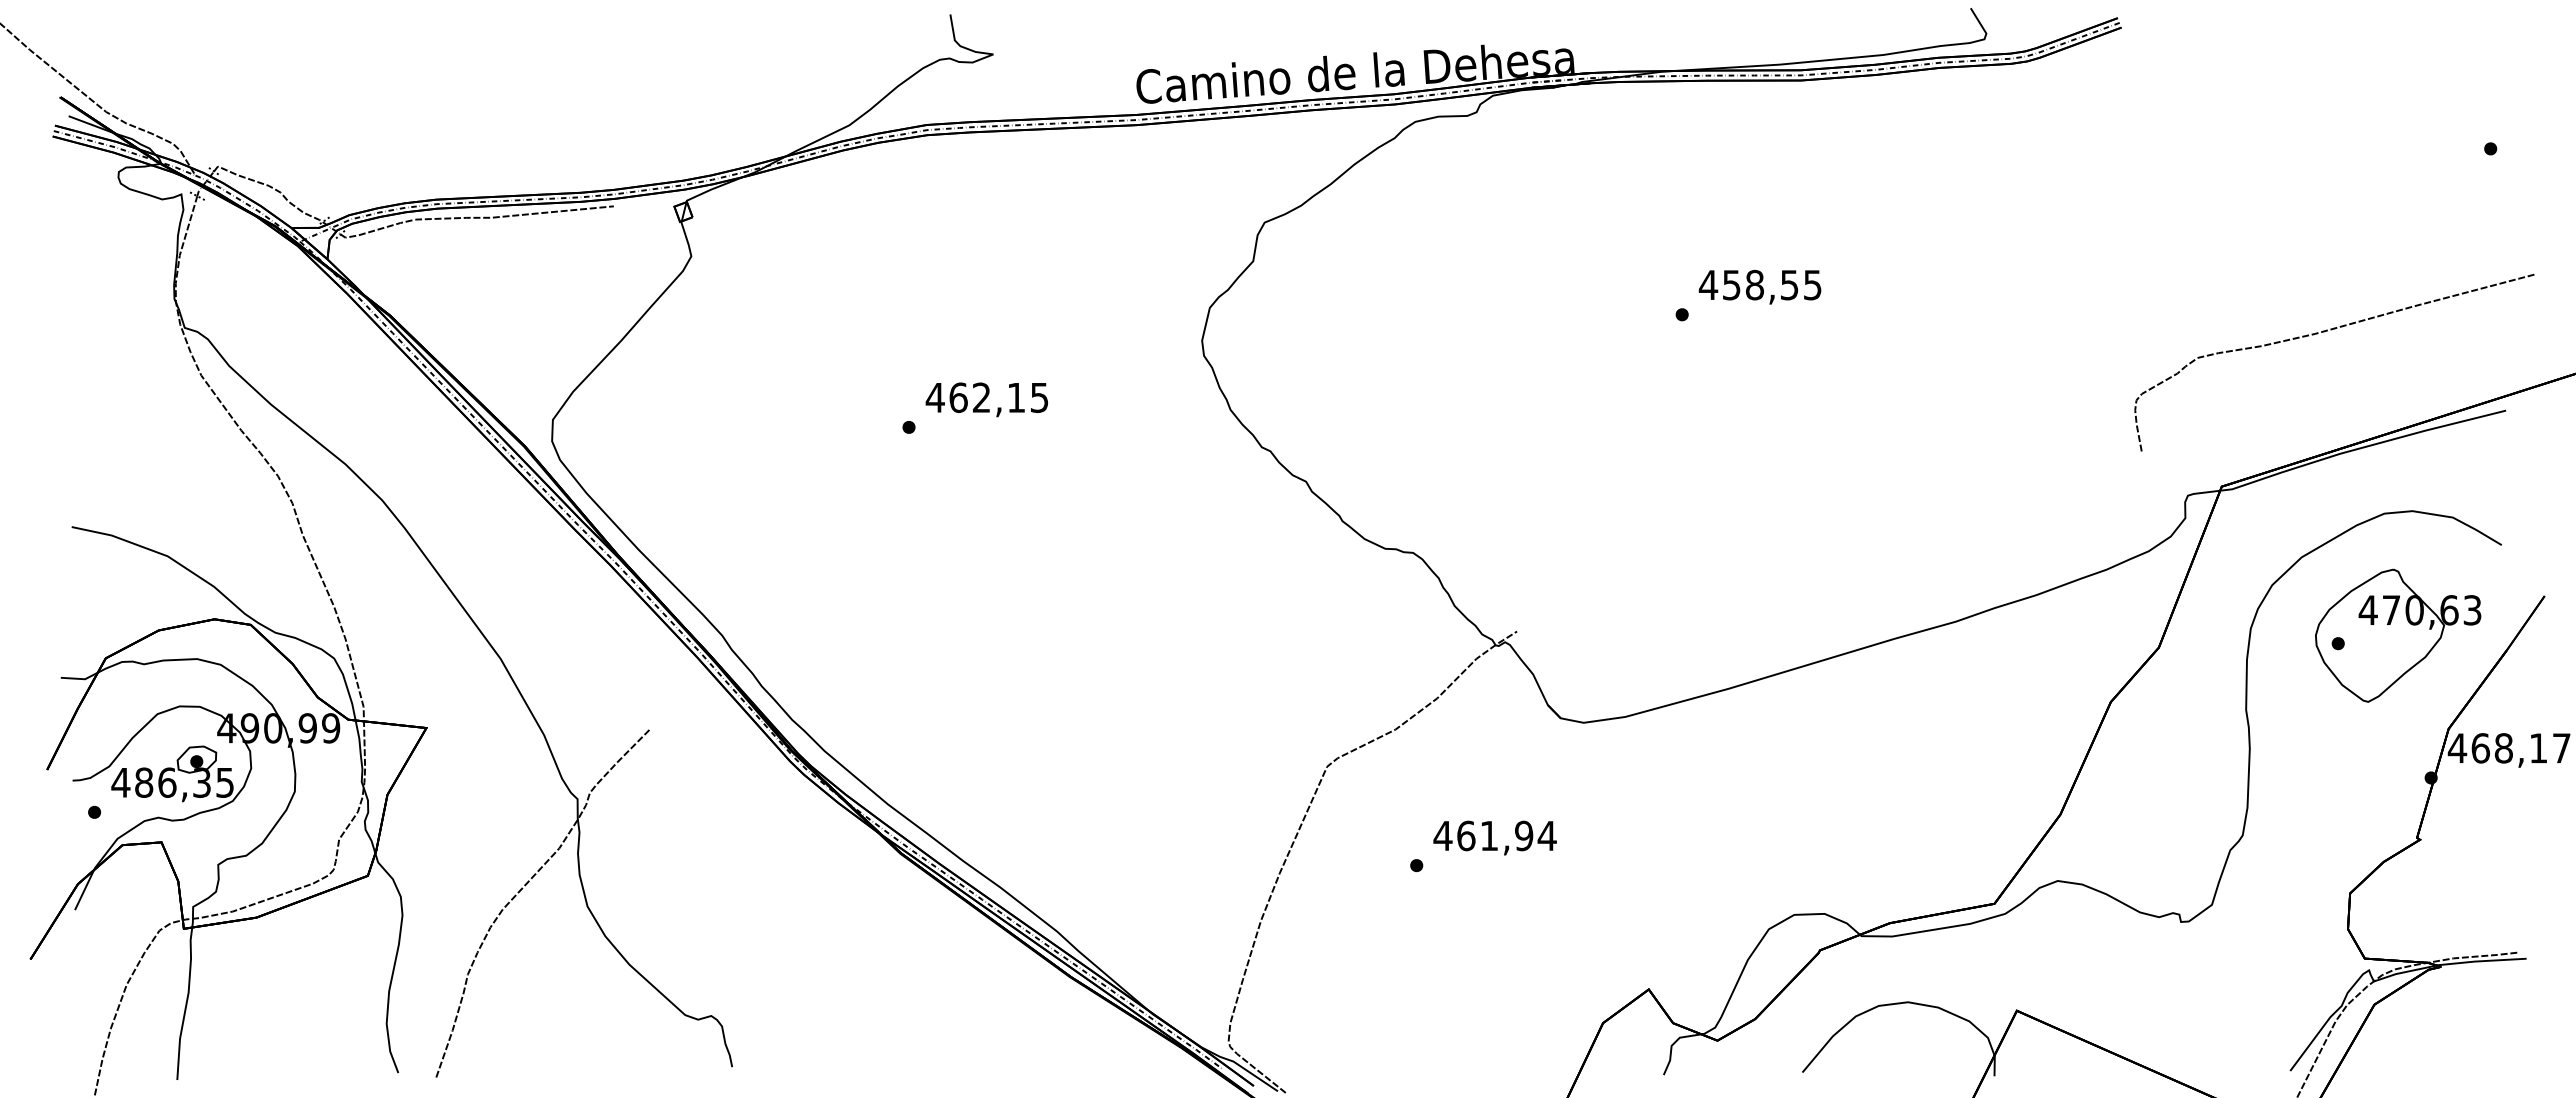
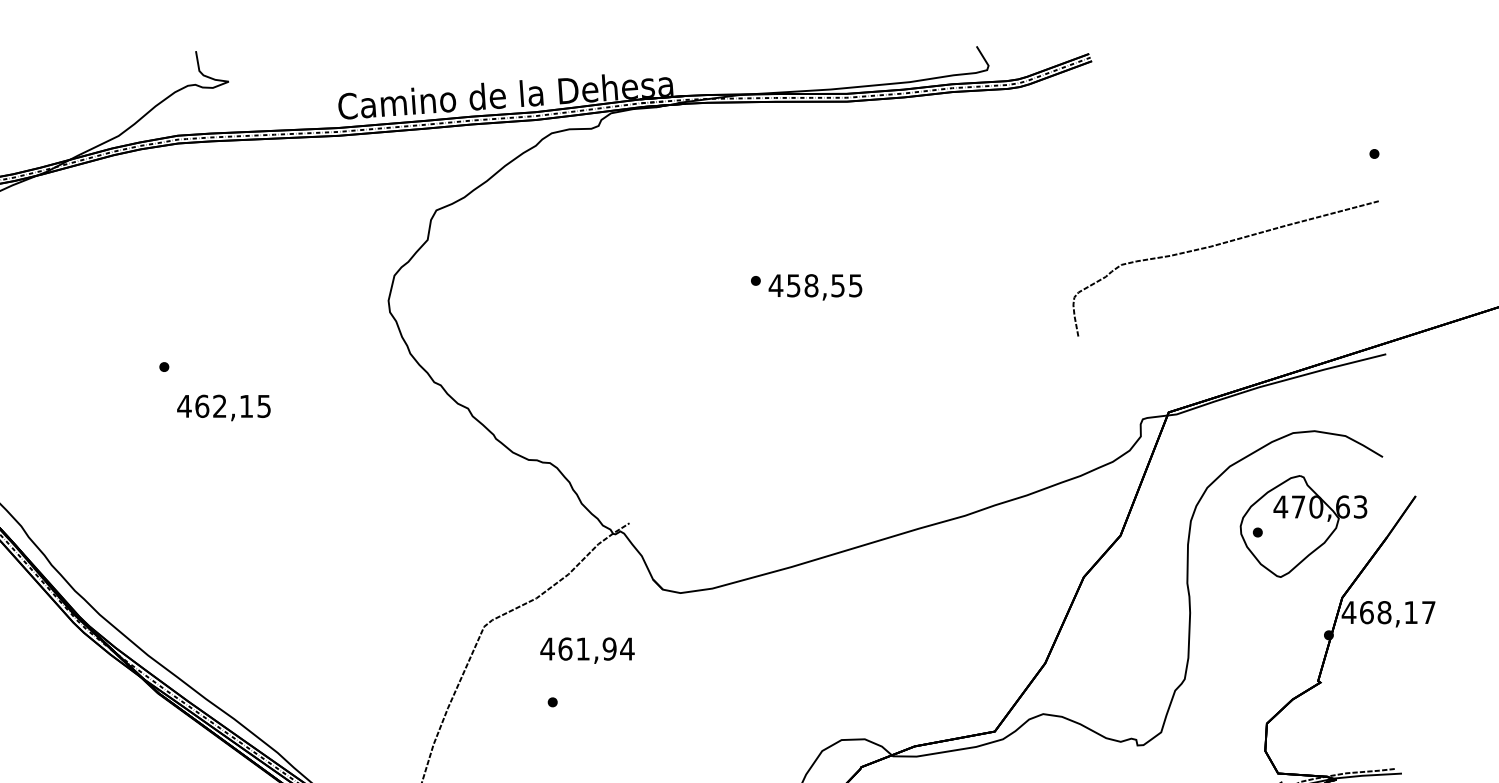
text: (1759, 287) -> (815, 287), moved
curve: (2324, 332) -> (1218, 245), moved
text: (986, 399) -> (223, 407), moved
text: (1494, 837) -> (587, 650), moved

